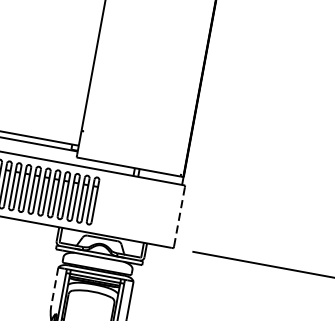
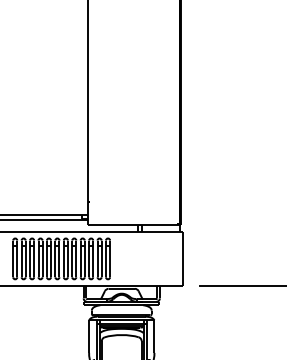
line: (180, 216) -> (183, 258), dashed -> solid
line: (55, 287) -> (89, 337), dashed -> solid

